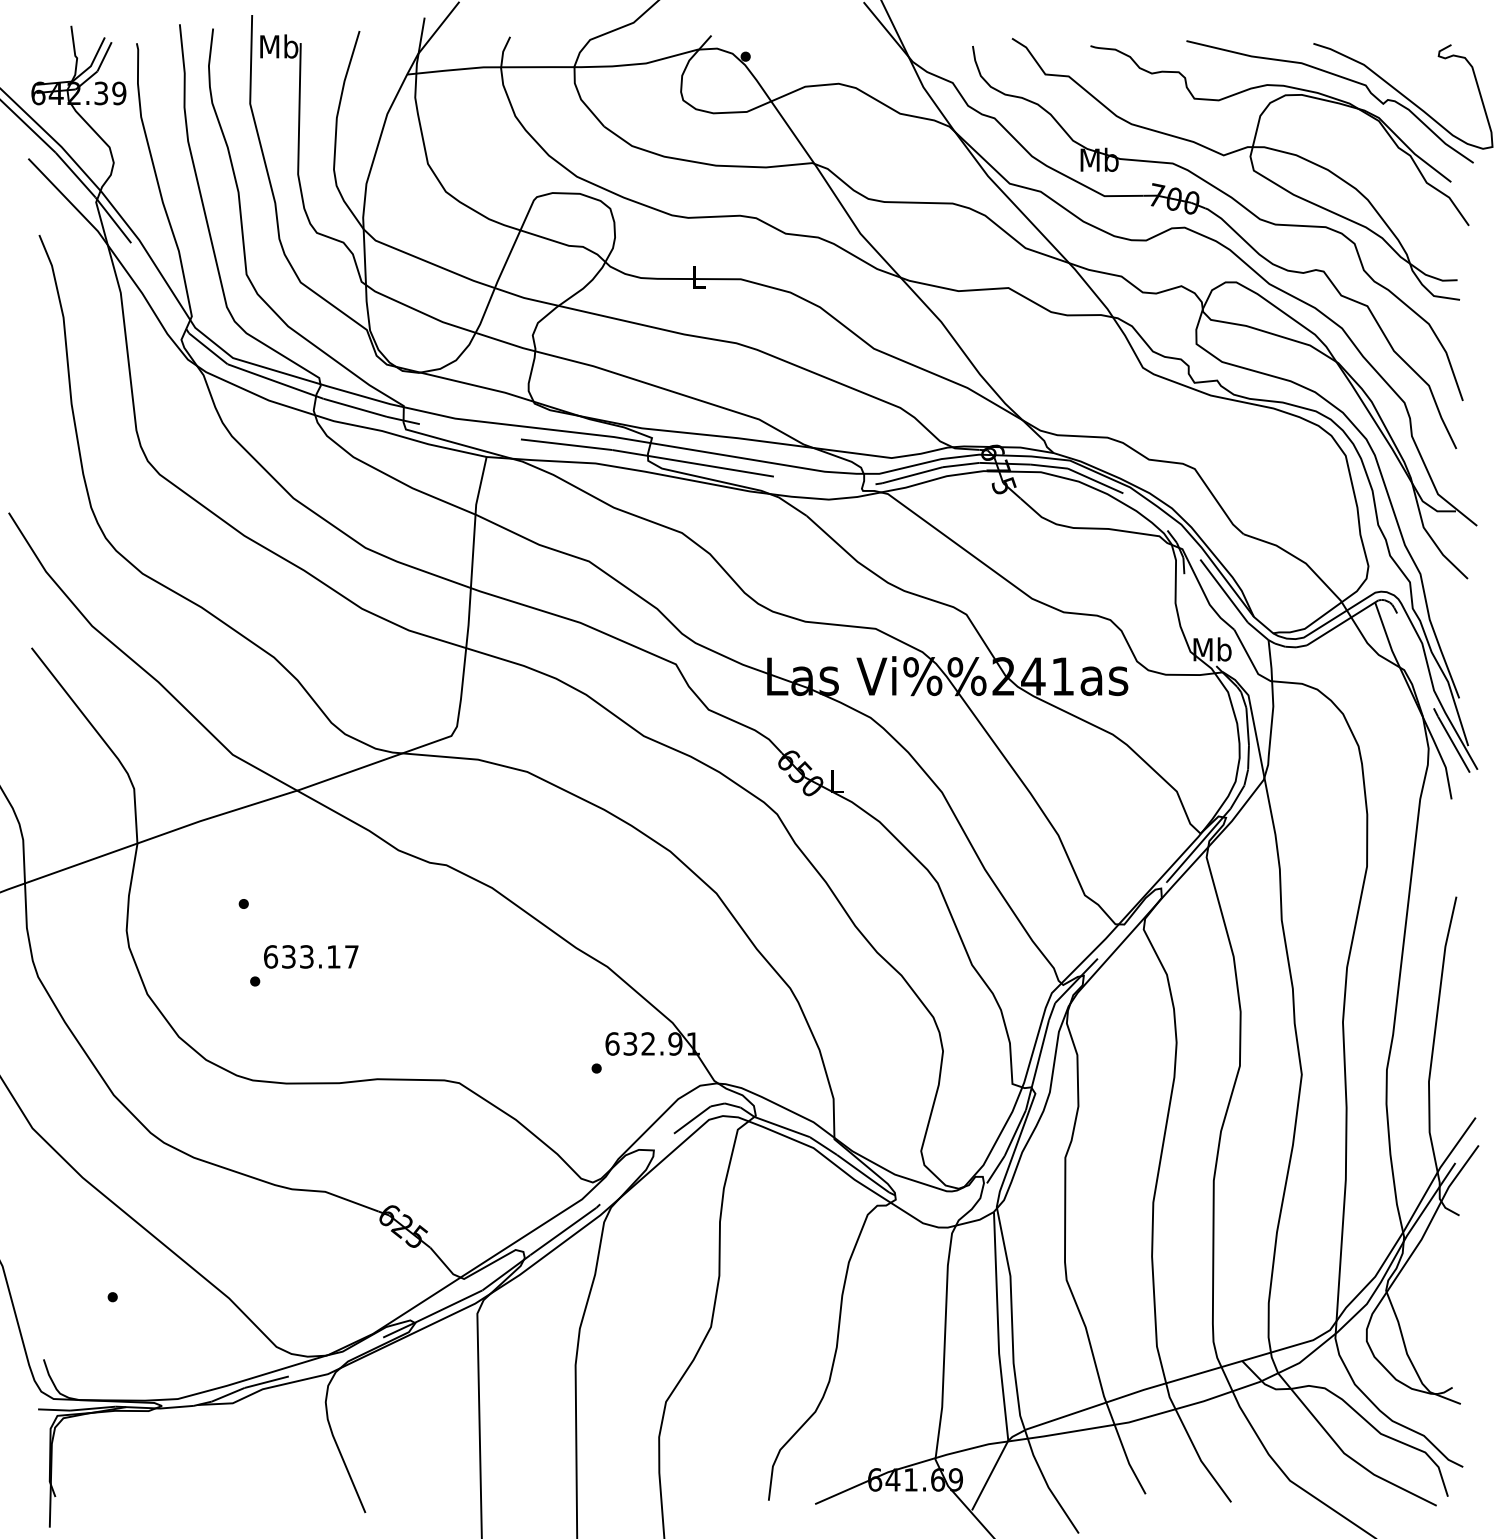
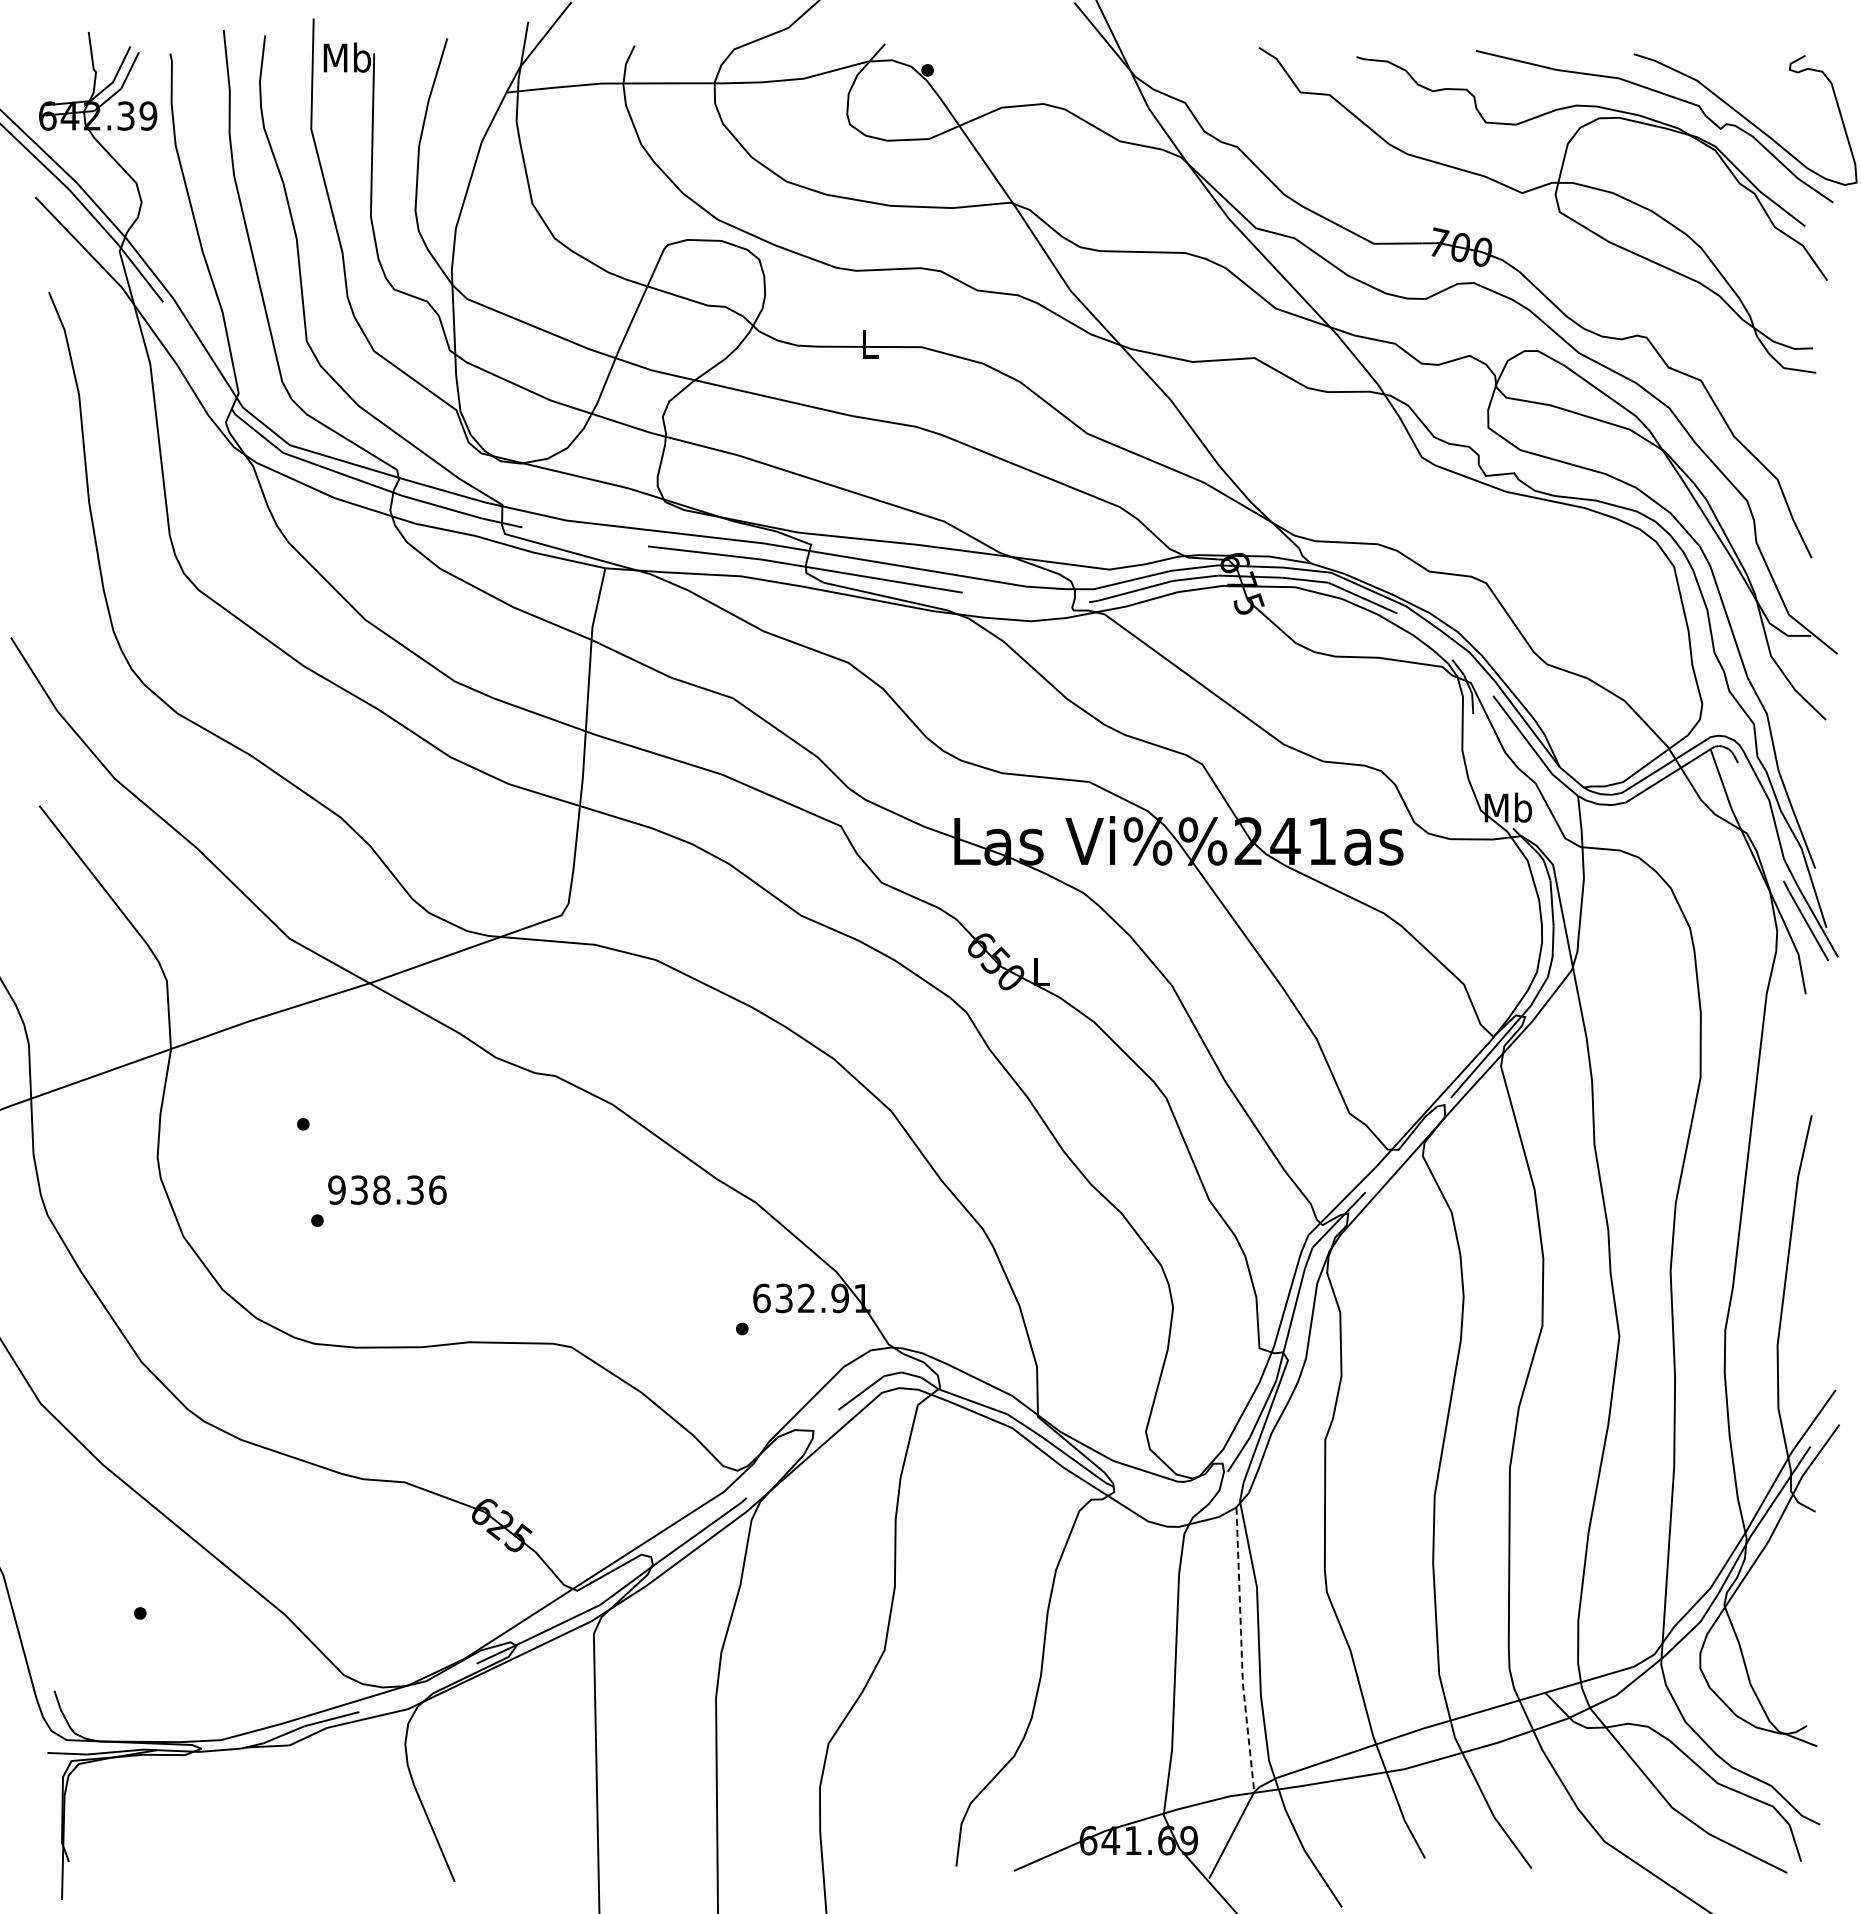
part: (1235, 201) -> (1536, 250), removed
text: (311, 956) -> (387, 1189), 633.17 -> 938.36
line: (998, 1327) -> (1241, 1651), solid -> dashed

